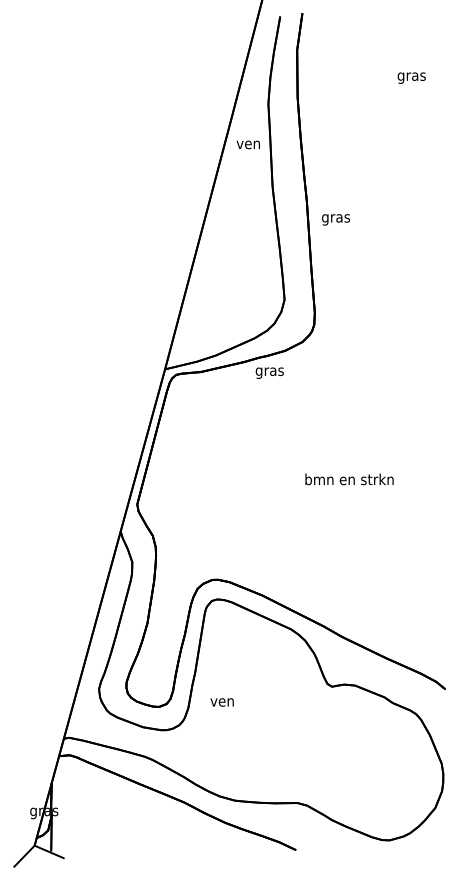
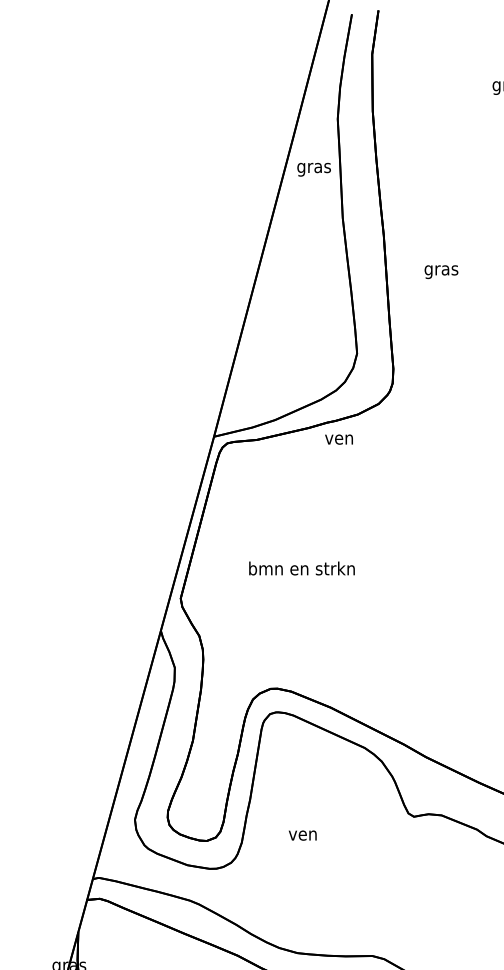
text: (248, 146) -> (313, 169), ven -> gras
text: (335, 219) -> (440, 271), moved
text: (269, 372) -> (339, 440), gras -> ven
text: (349, 479) -> (301, 568), moved
text: (221, 702) -> (301, 835), moved

